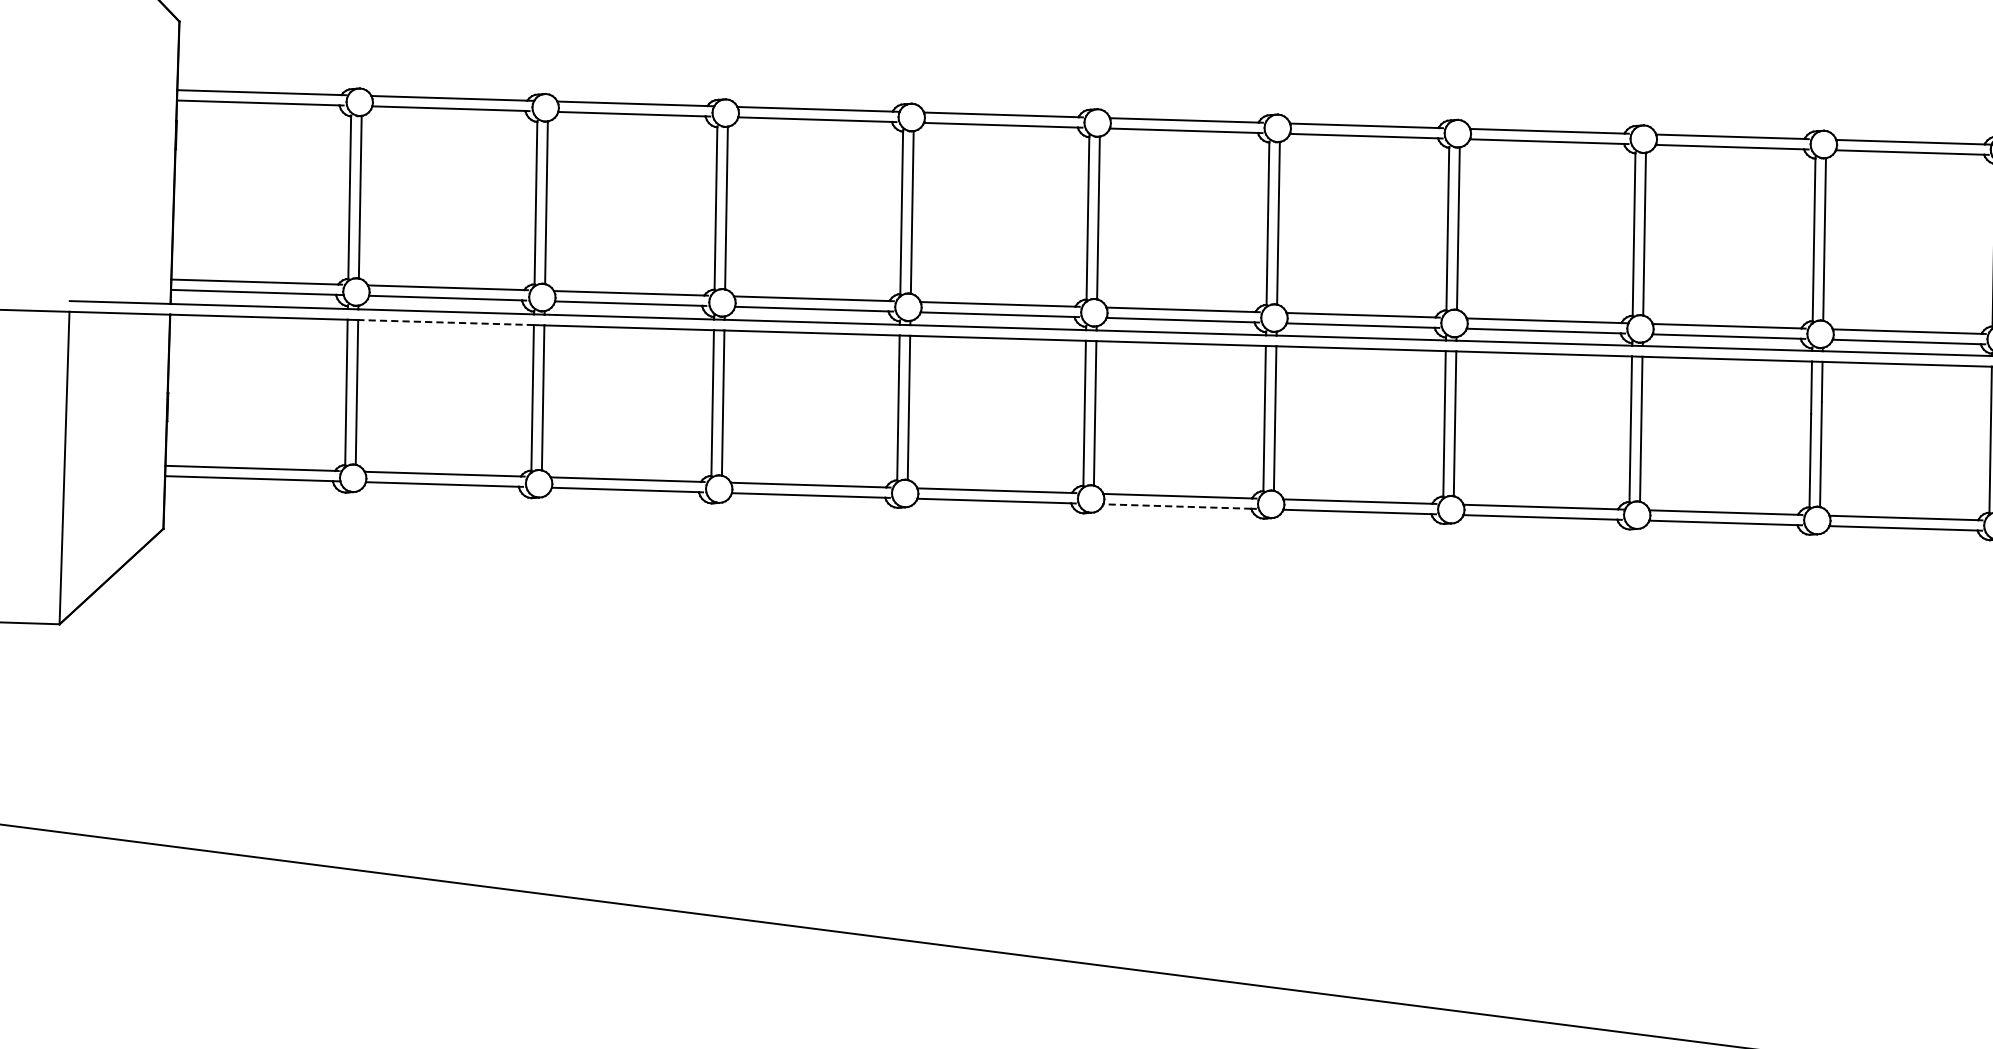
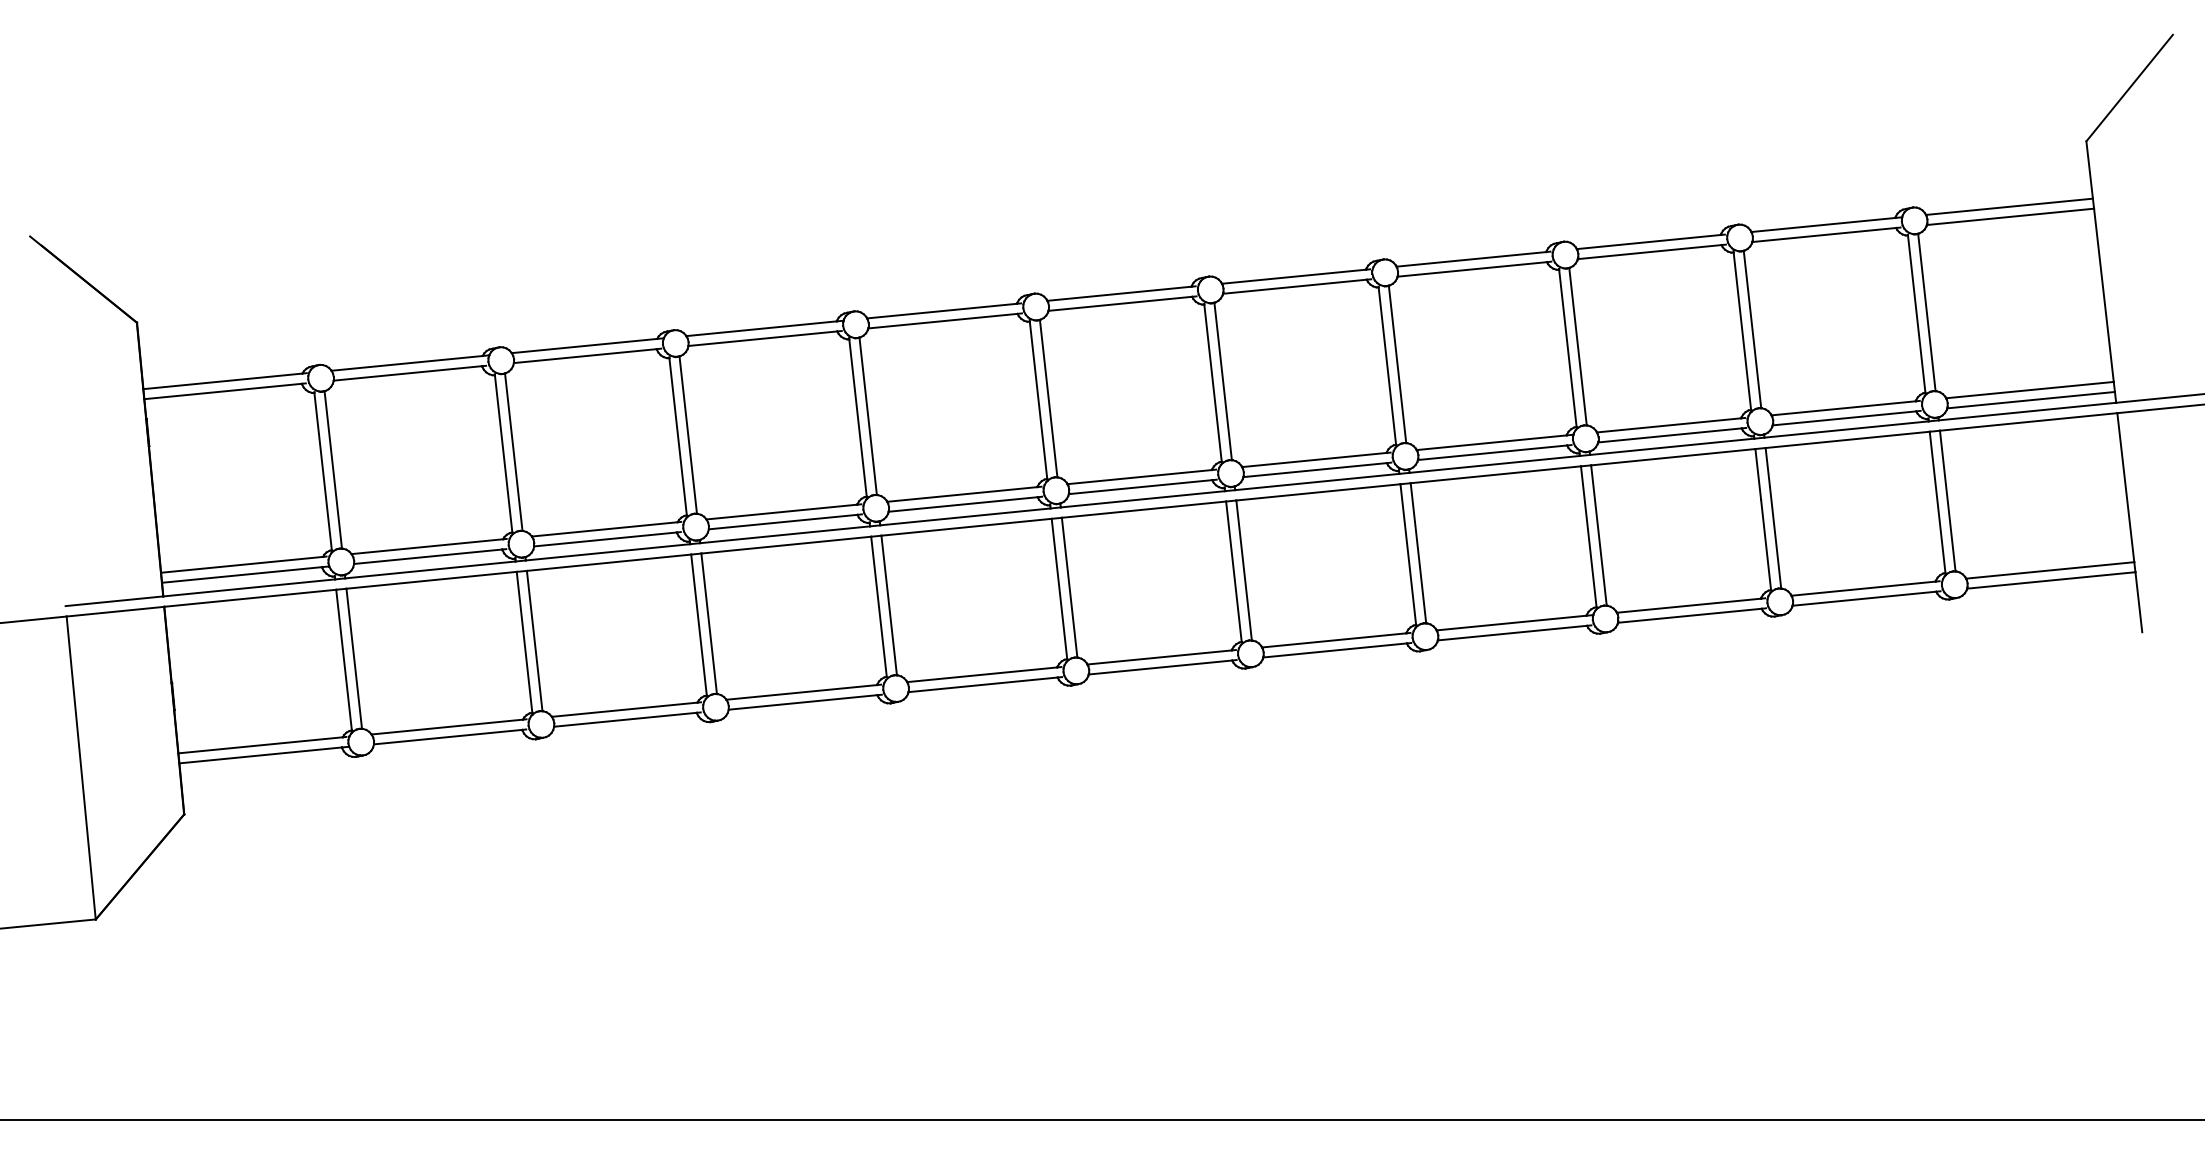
line: (445, 322) -> (431, 580), dashed -> solid
line: (1176, 506) -> (1159, 667), dashed -> solid

